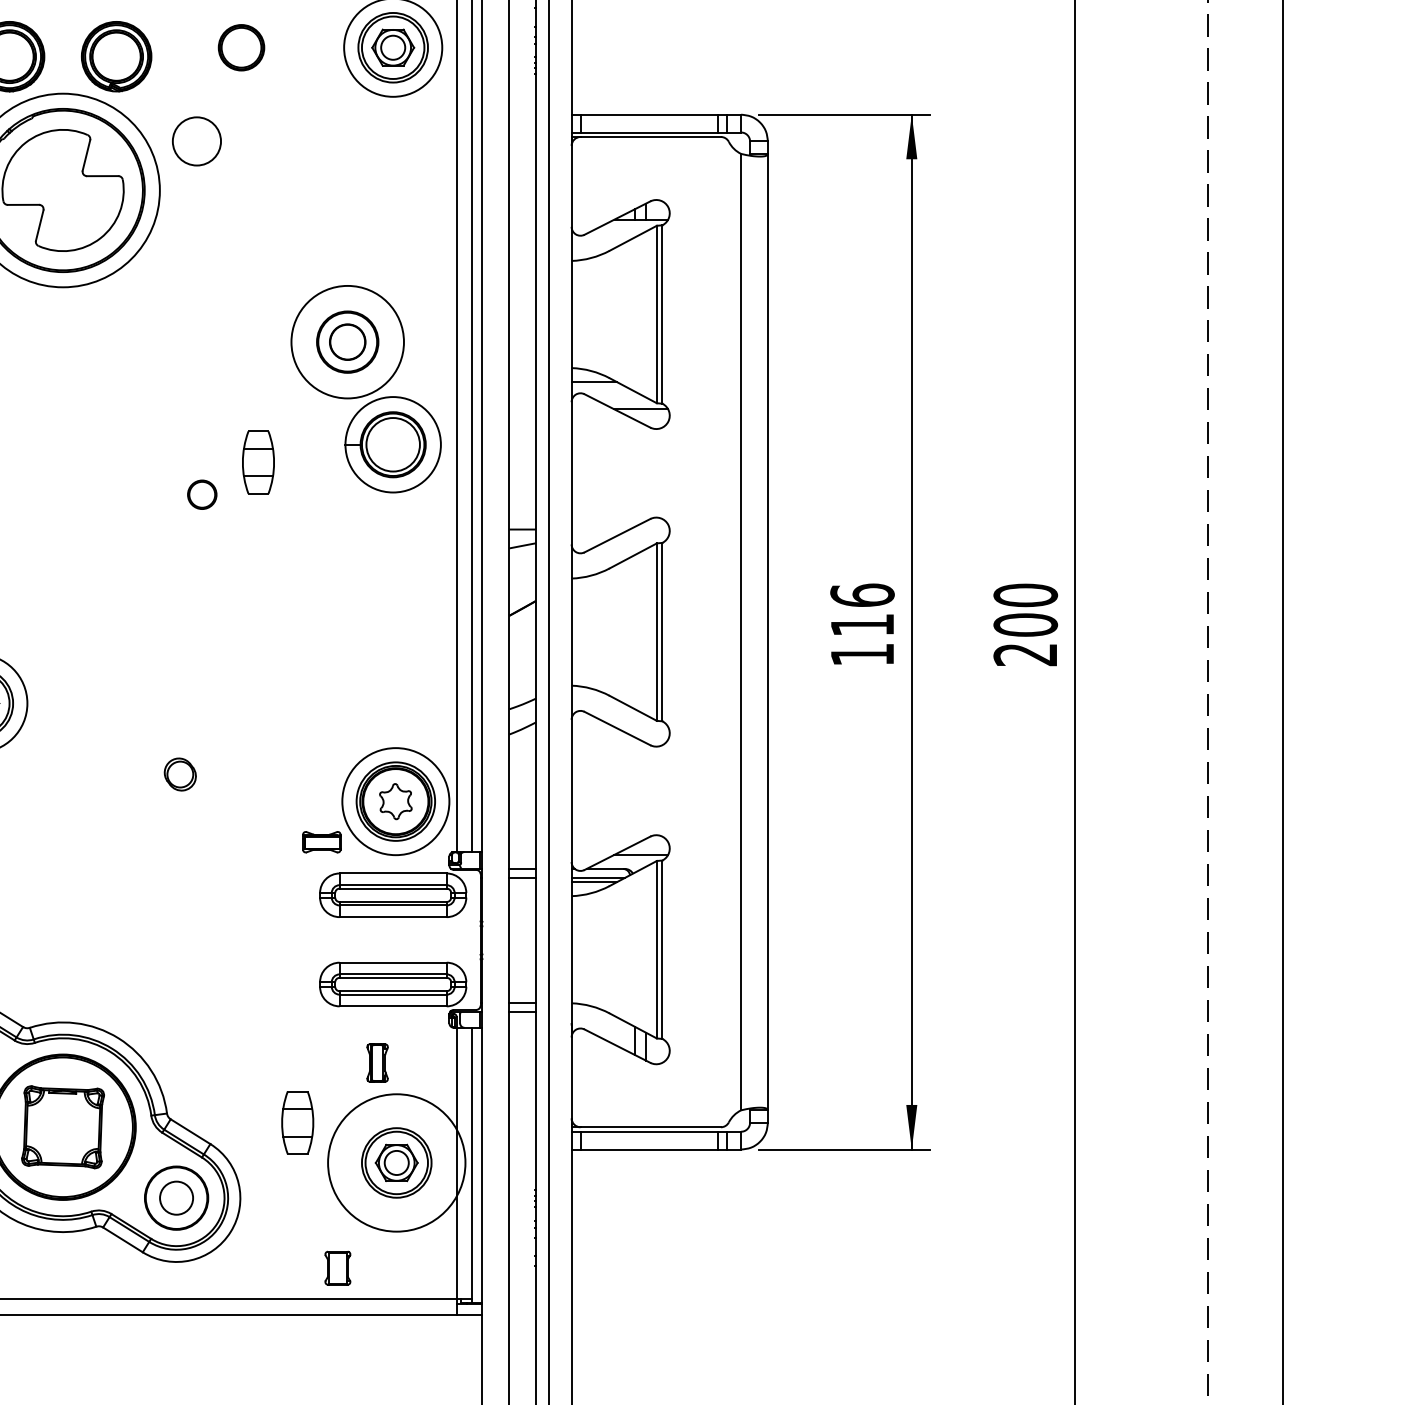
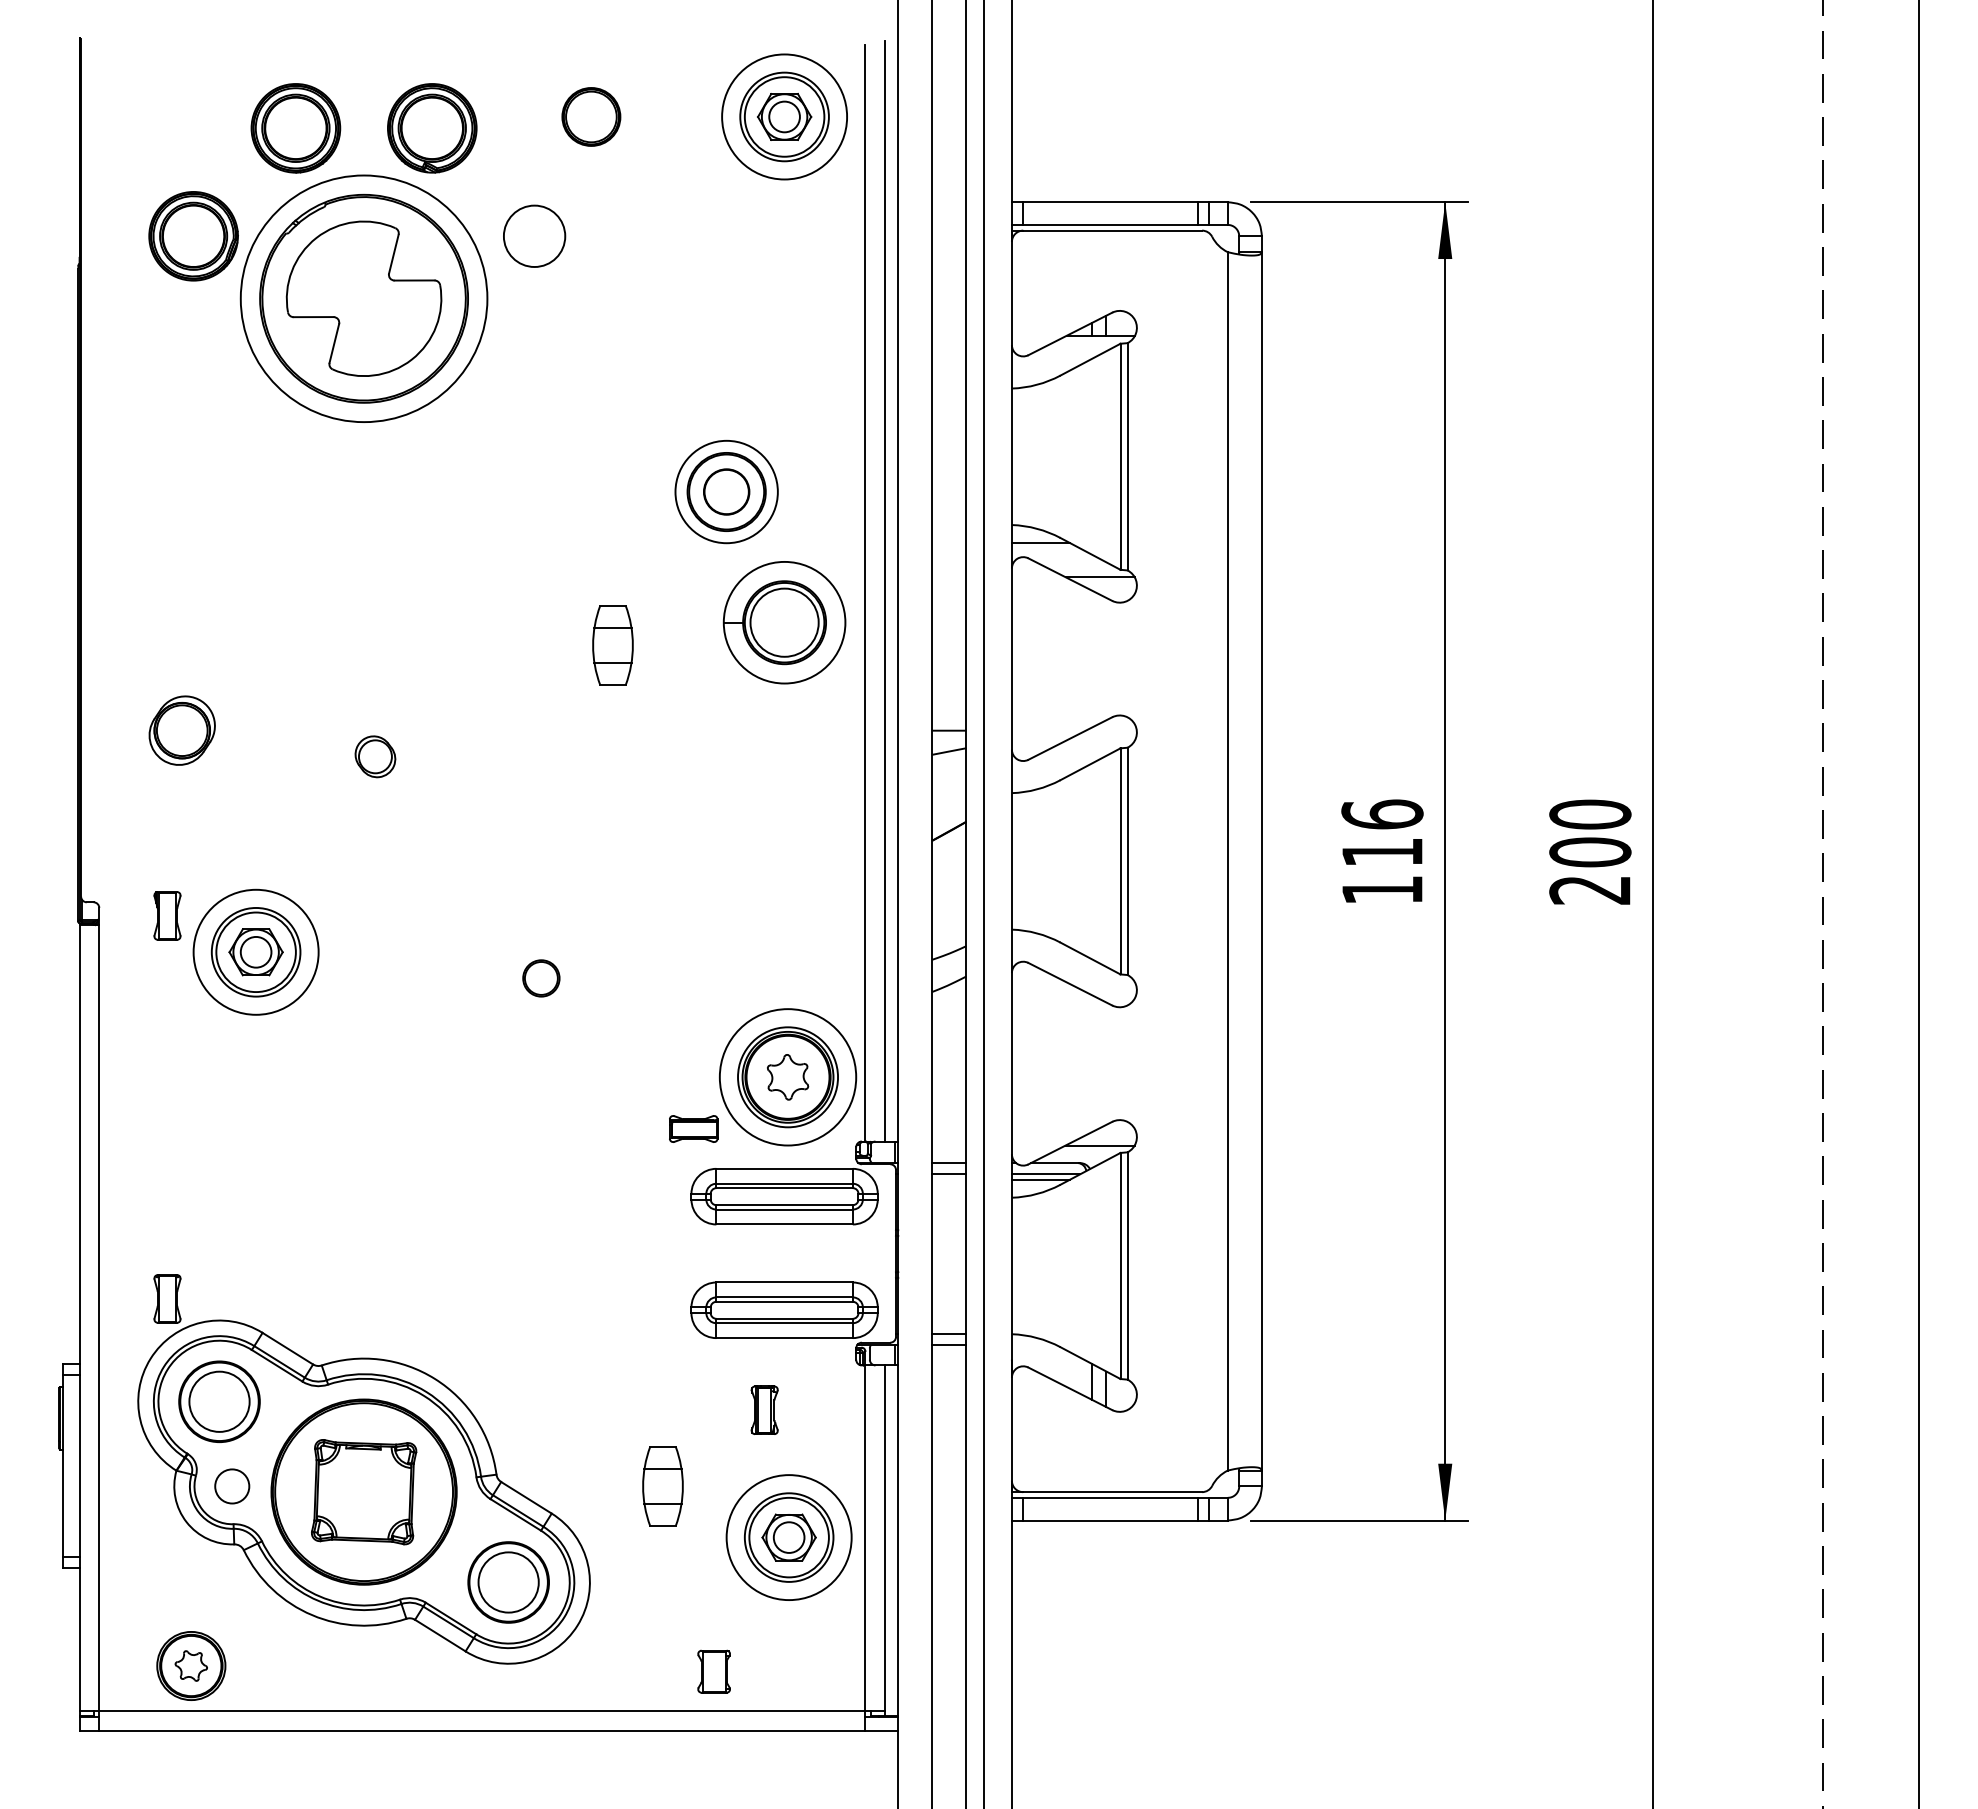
circle: (347, 341) -> (726, 491), size x0.71
circle: (202, 494) -> (541, 978), moved
part: (180, 774) -> (375, 756), moved
circle: (396, 1162) -> (788, 1537), size x0.71
circle: (176, 1198) -> (508, 1582), size x1.43

